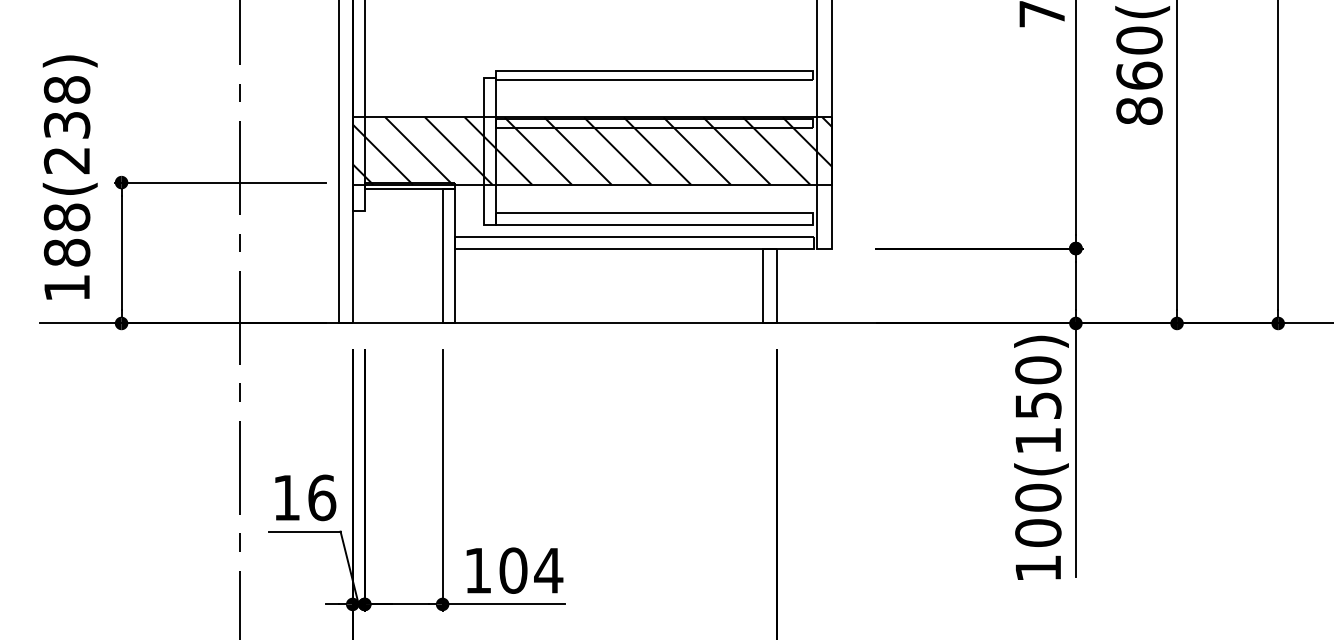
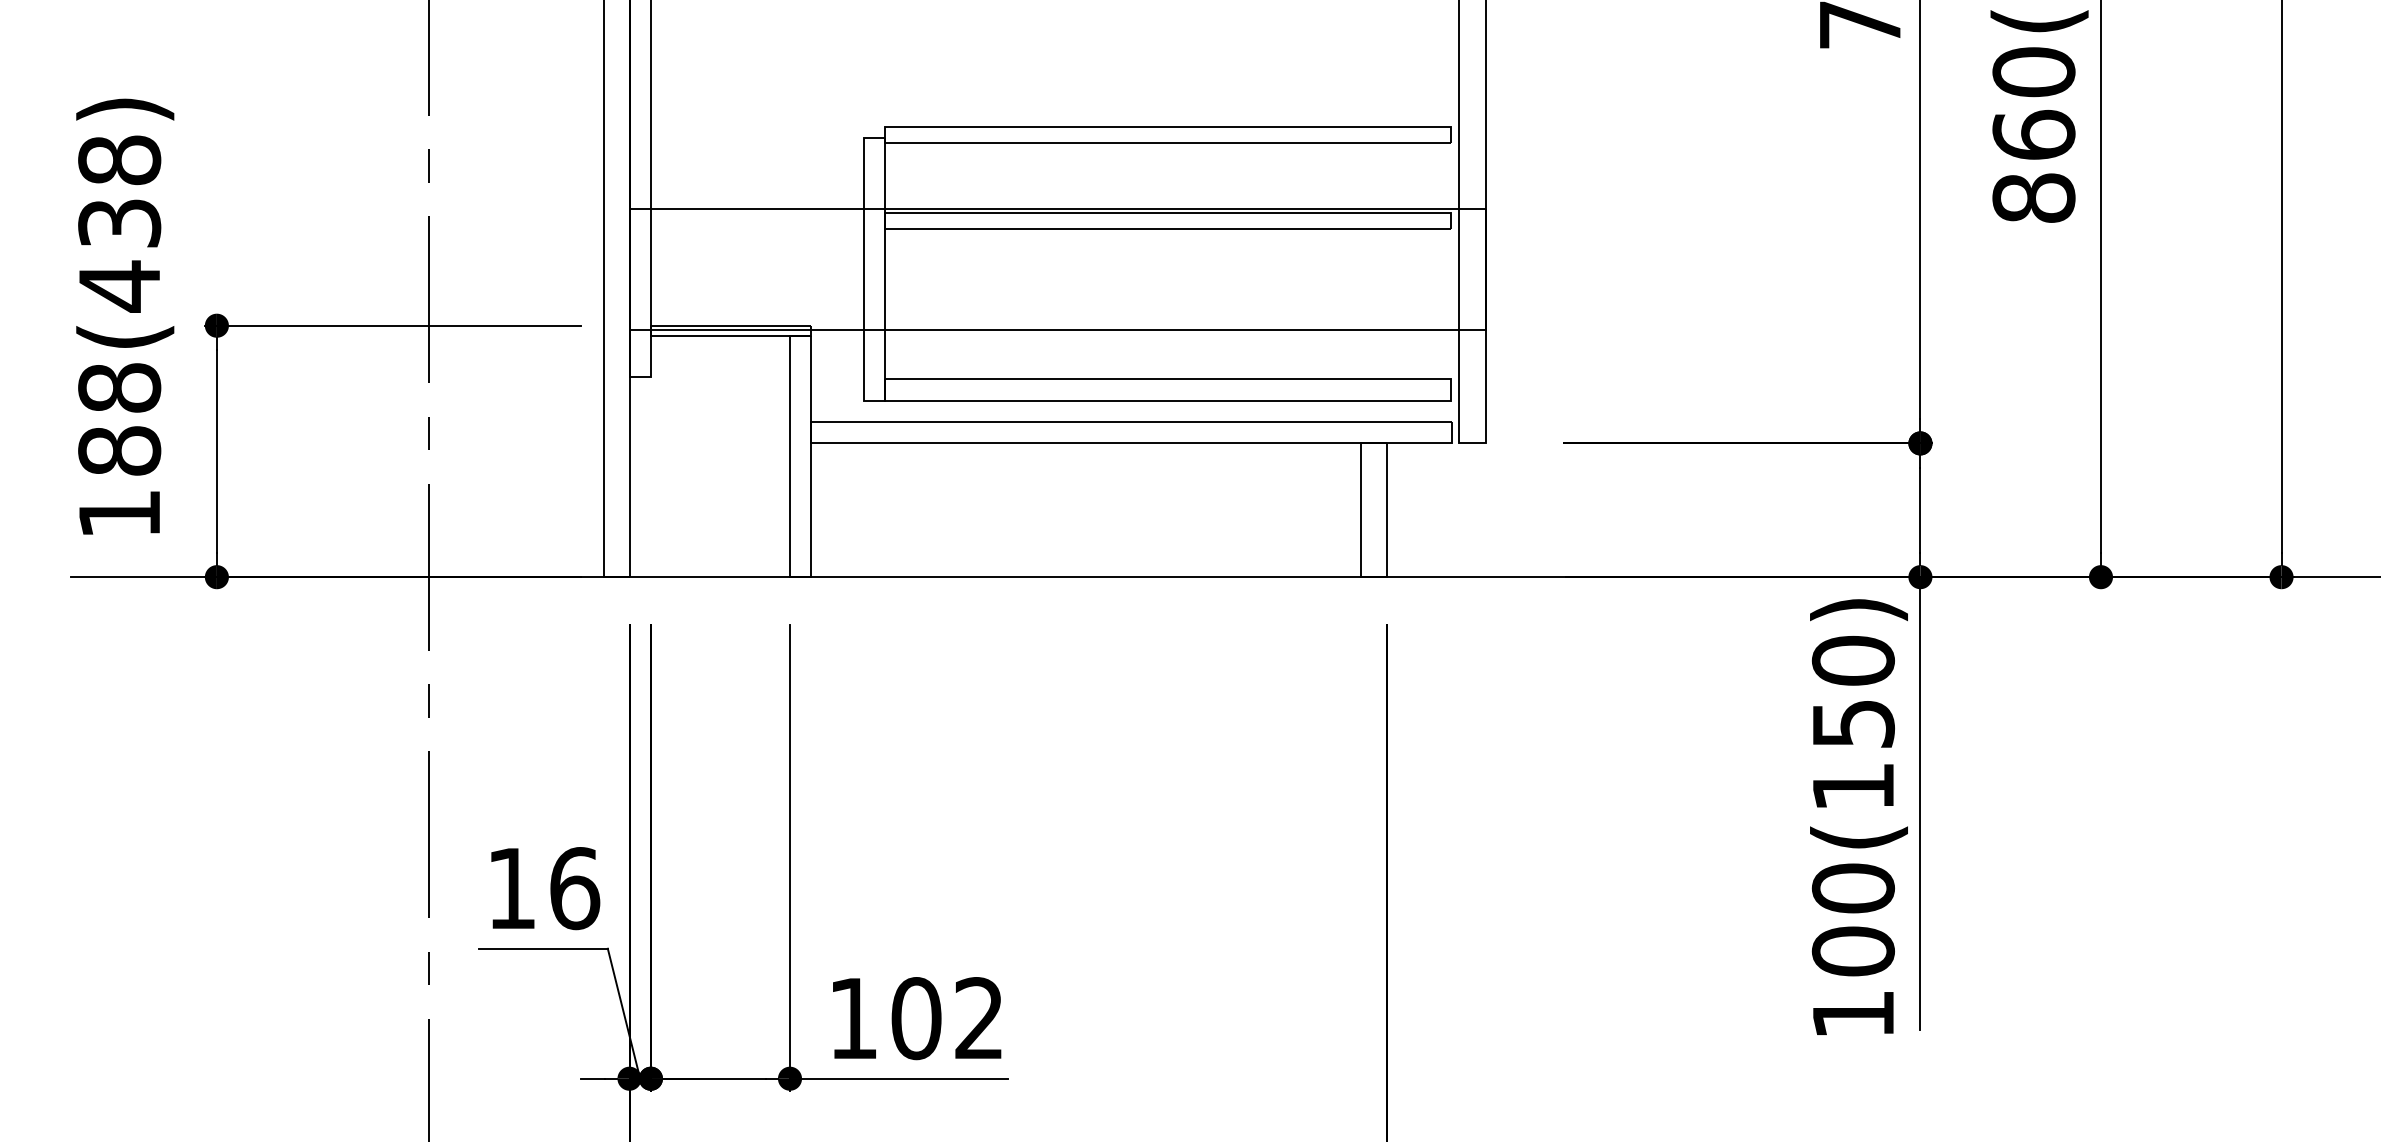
hatch: (592, 150) -> (1057, 268), removed
text: (66, 160) -> (118, 286), 188(238) -> 188(438)
text: (548, 570) -> (978, 1018), 104 -> 102

